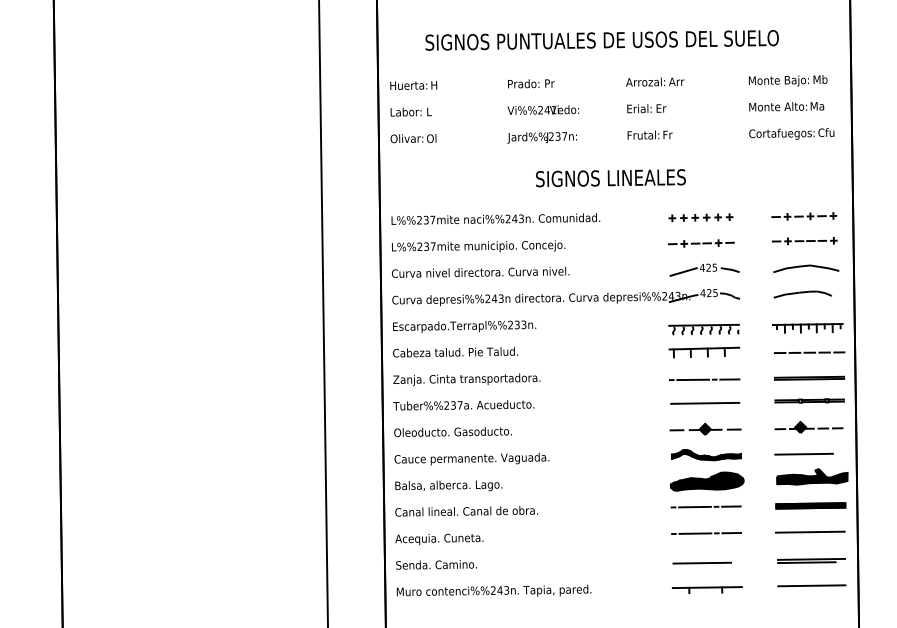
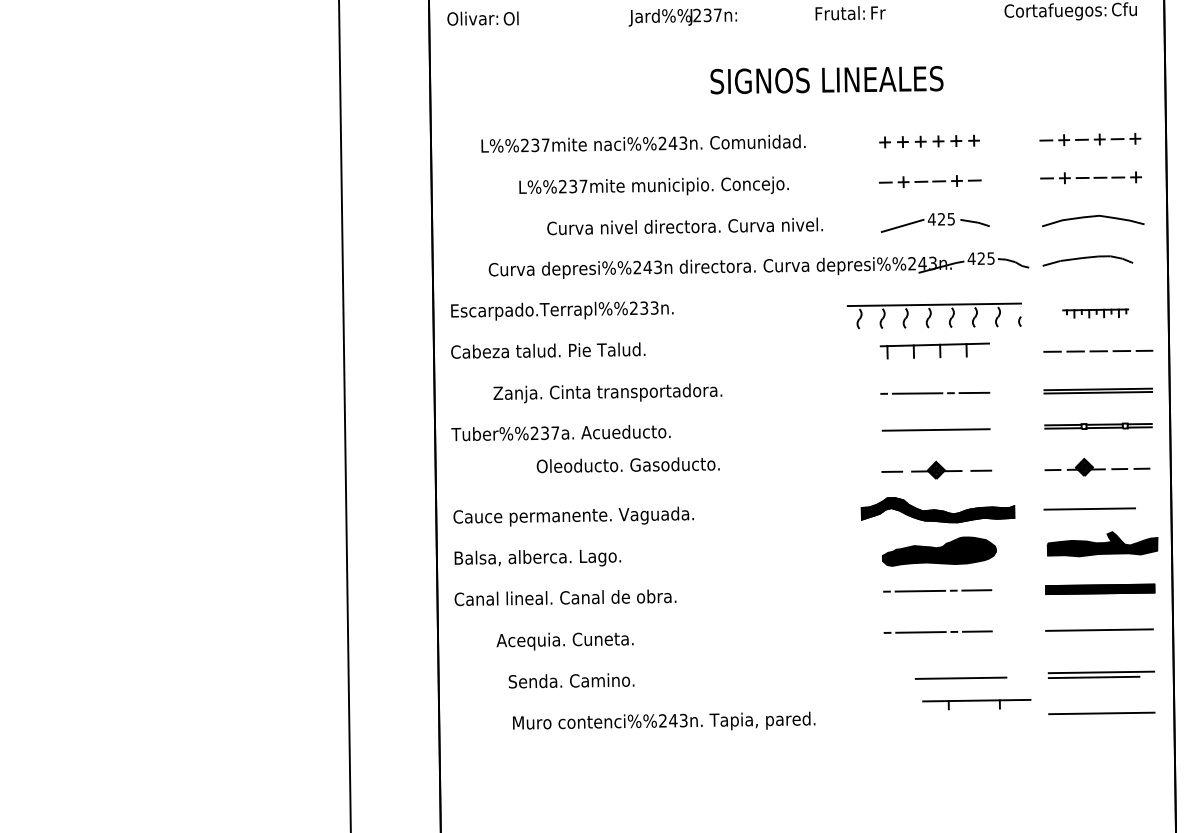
text: (610, 178) -> (826, 80), moved
text: (495, 218) -> (642, 142), moved
text: (478, 246) -> (653, 186), moved
text: (480, 271) -> (684, 225), moved
part: (566, 297) -> (759, 265), moved
part: (807, 328) -> (1095, 313), size x0.6
part: (703, 329) -> (933, 315), size x1.6
text: (466, 379) -> (607, 392), moved
text: (452, 432) -> (627, 465), moved
part: (706, 455) -> (938, 510), size x1.4
text: (439, 539) -> (565, 641), moved
line: (701, 562) -> (959, 677), moved
text: (436, 564) -> (571, 680), moved
part: (707, 589) -> (977, 703), moved
text: (493, 590) -> (663, 720), moved

